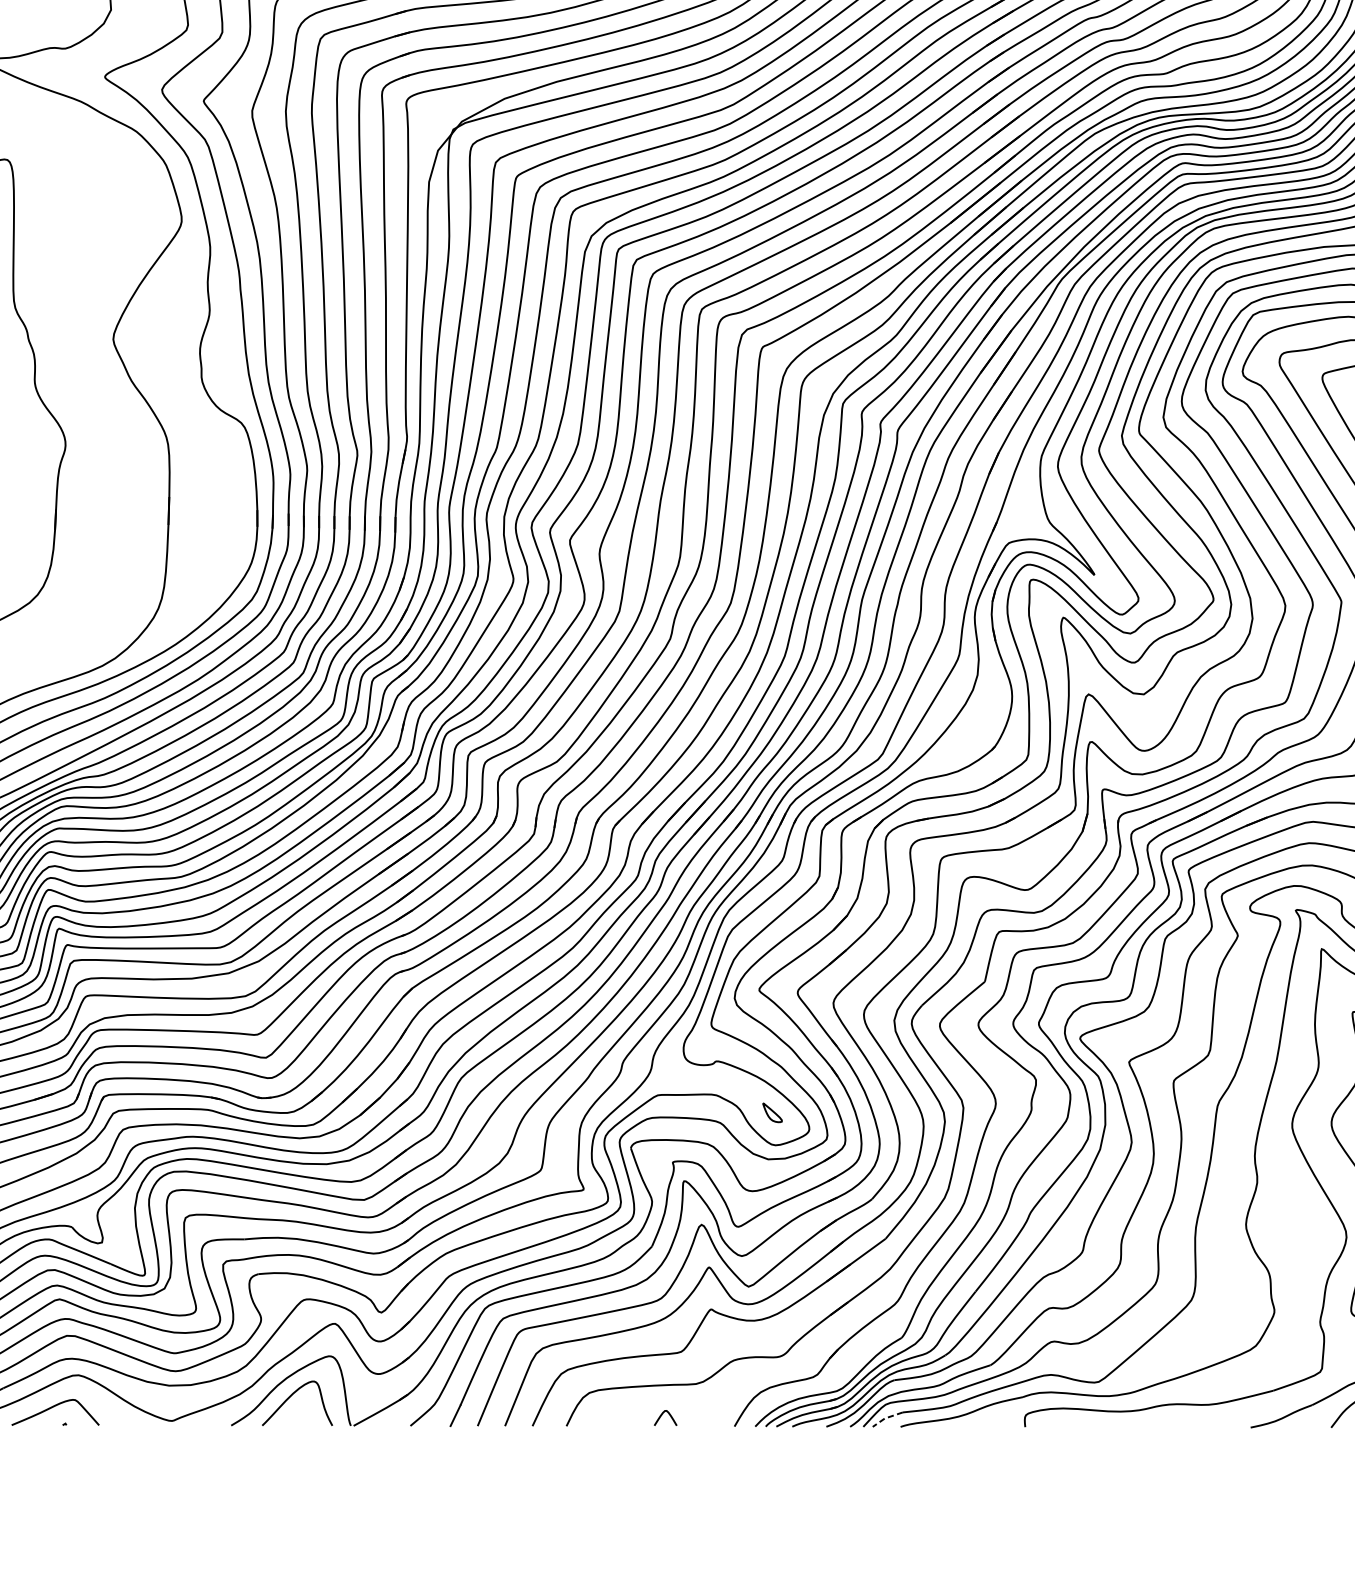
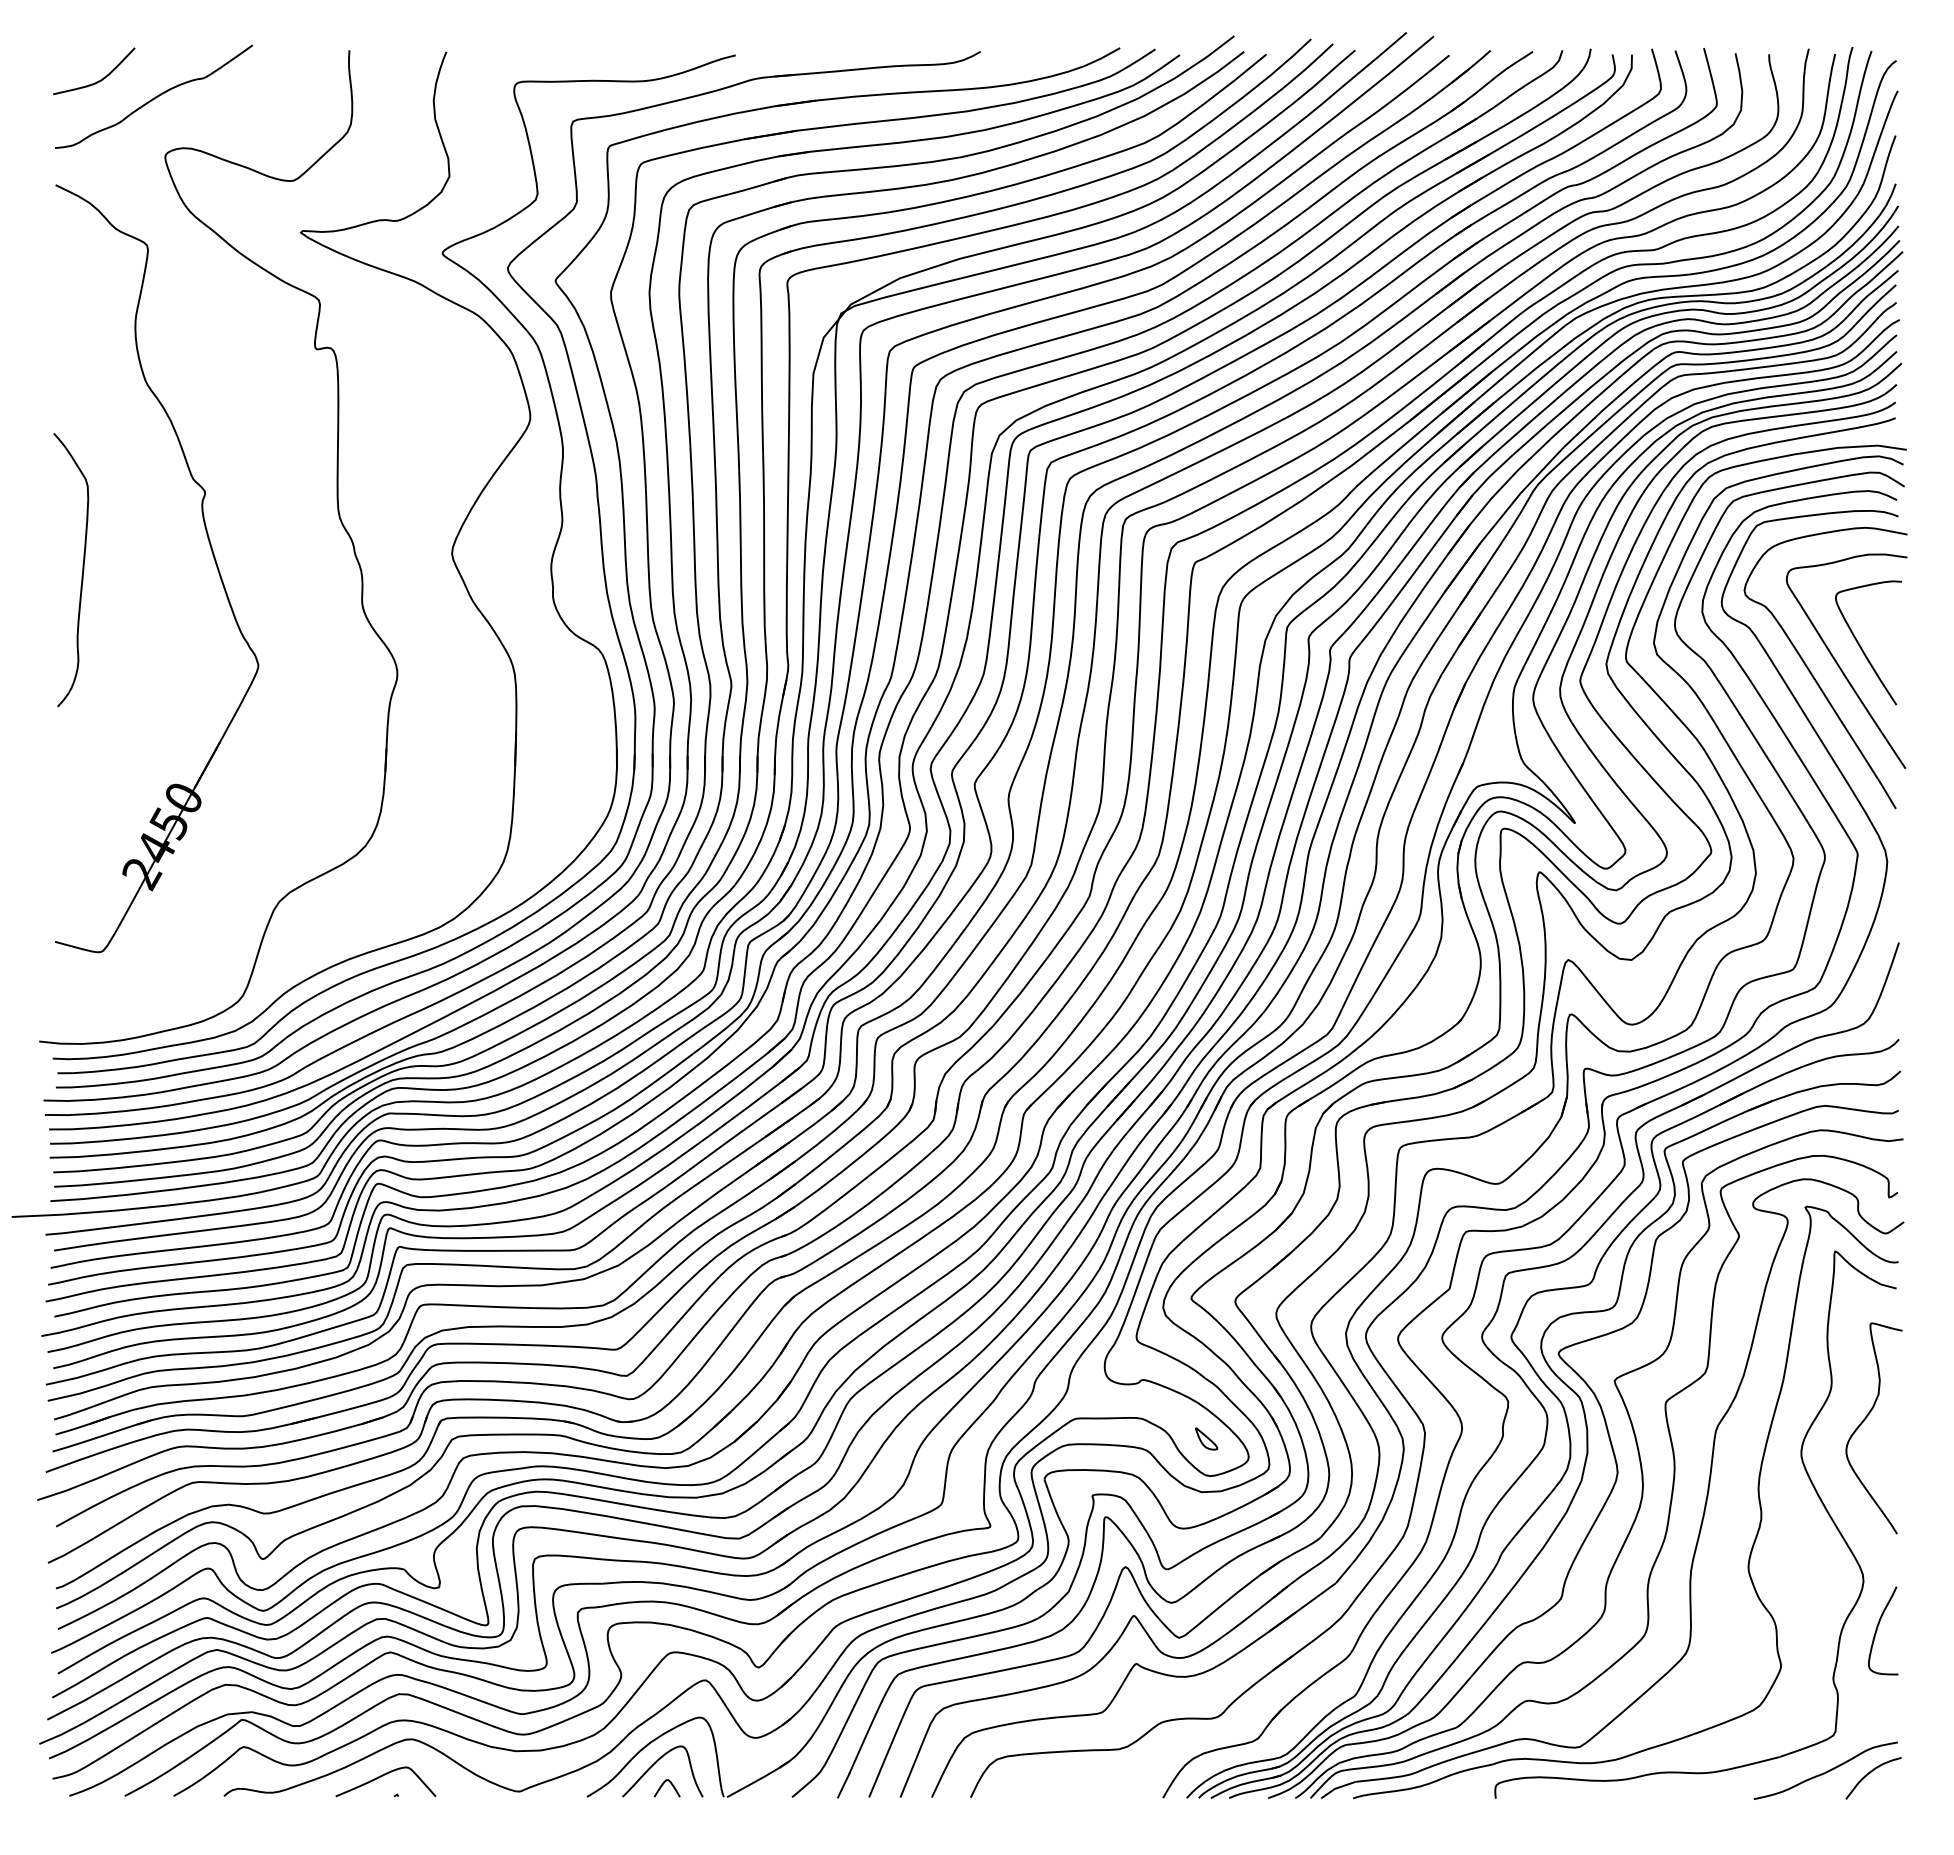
curve: (661, 1416) -> (662, 1786), moved
line: (886, 1418) -> (1336, 1788), dashed -> solid

